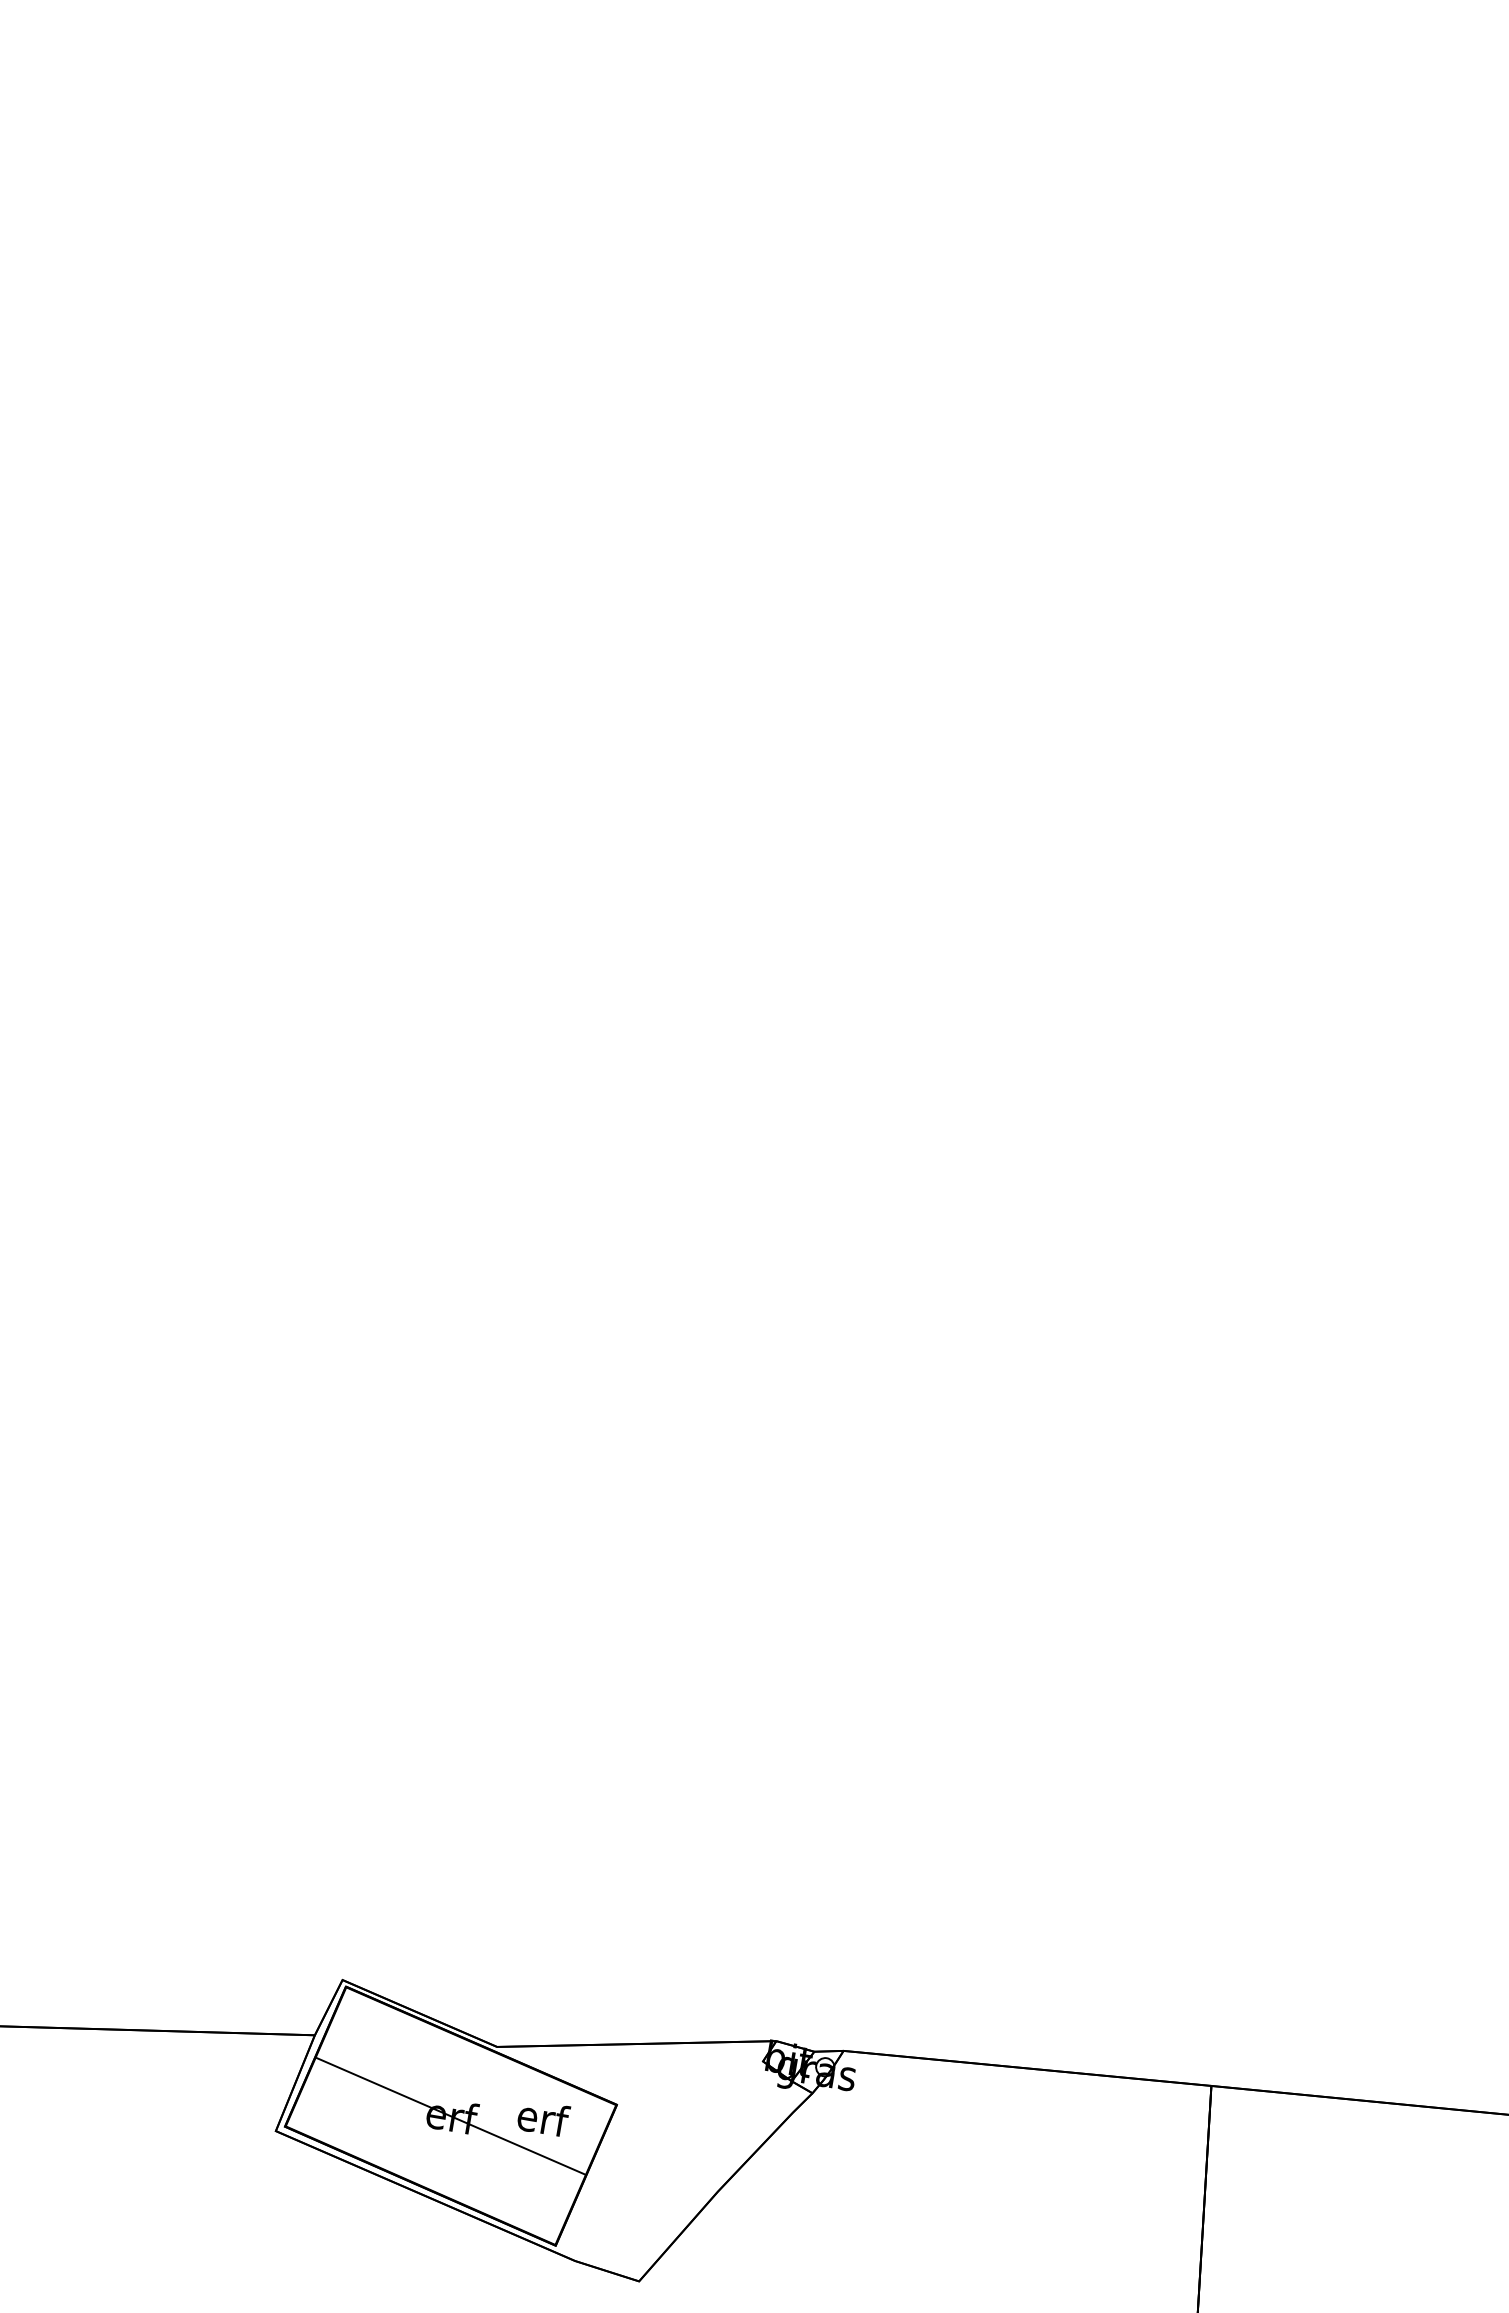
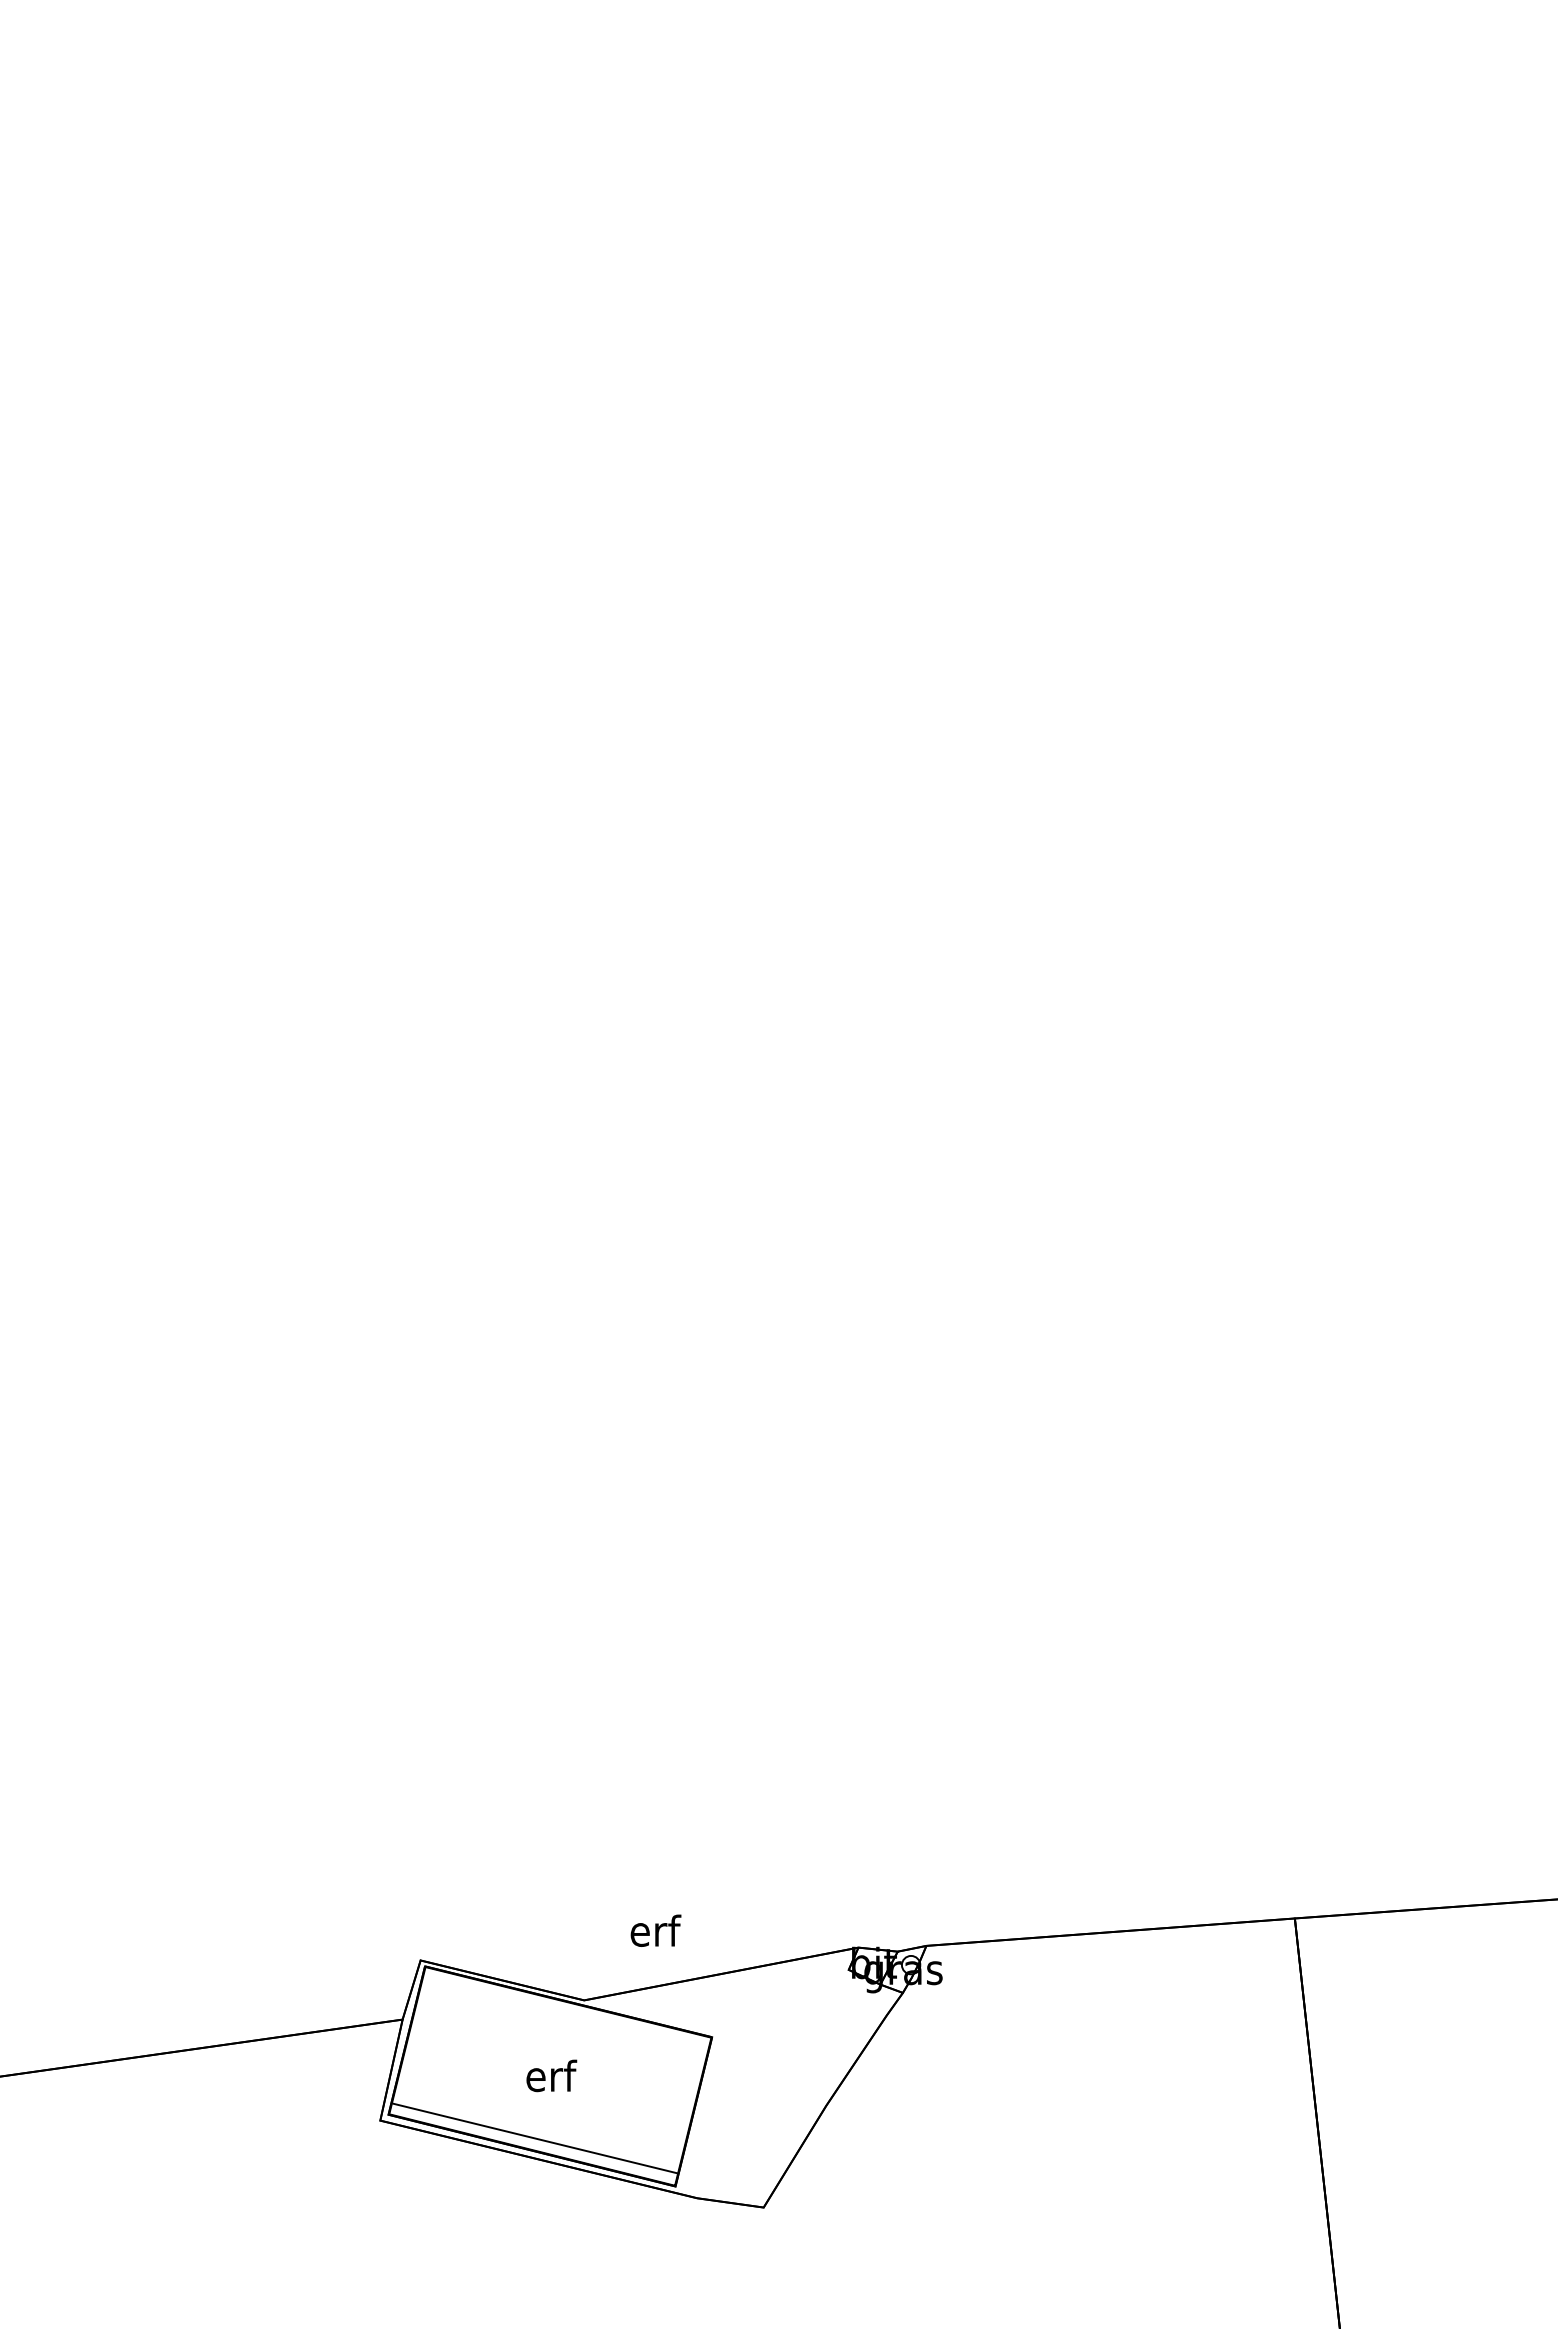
line: (451, 2116) -> (535, 2138), moved
text: (543, 2117) -> (655, 1930), moved

